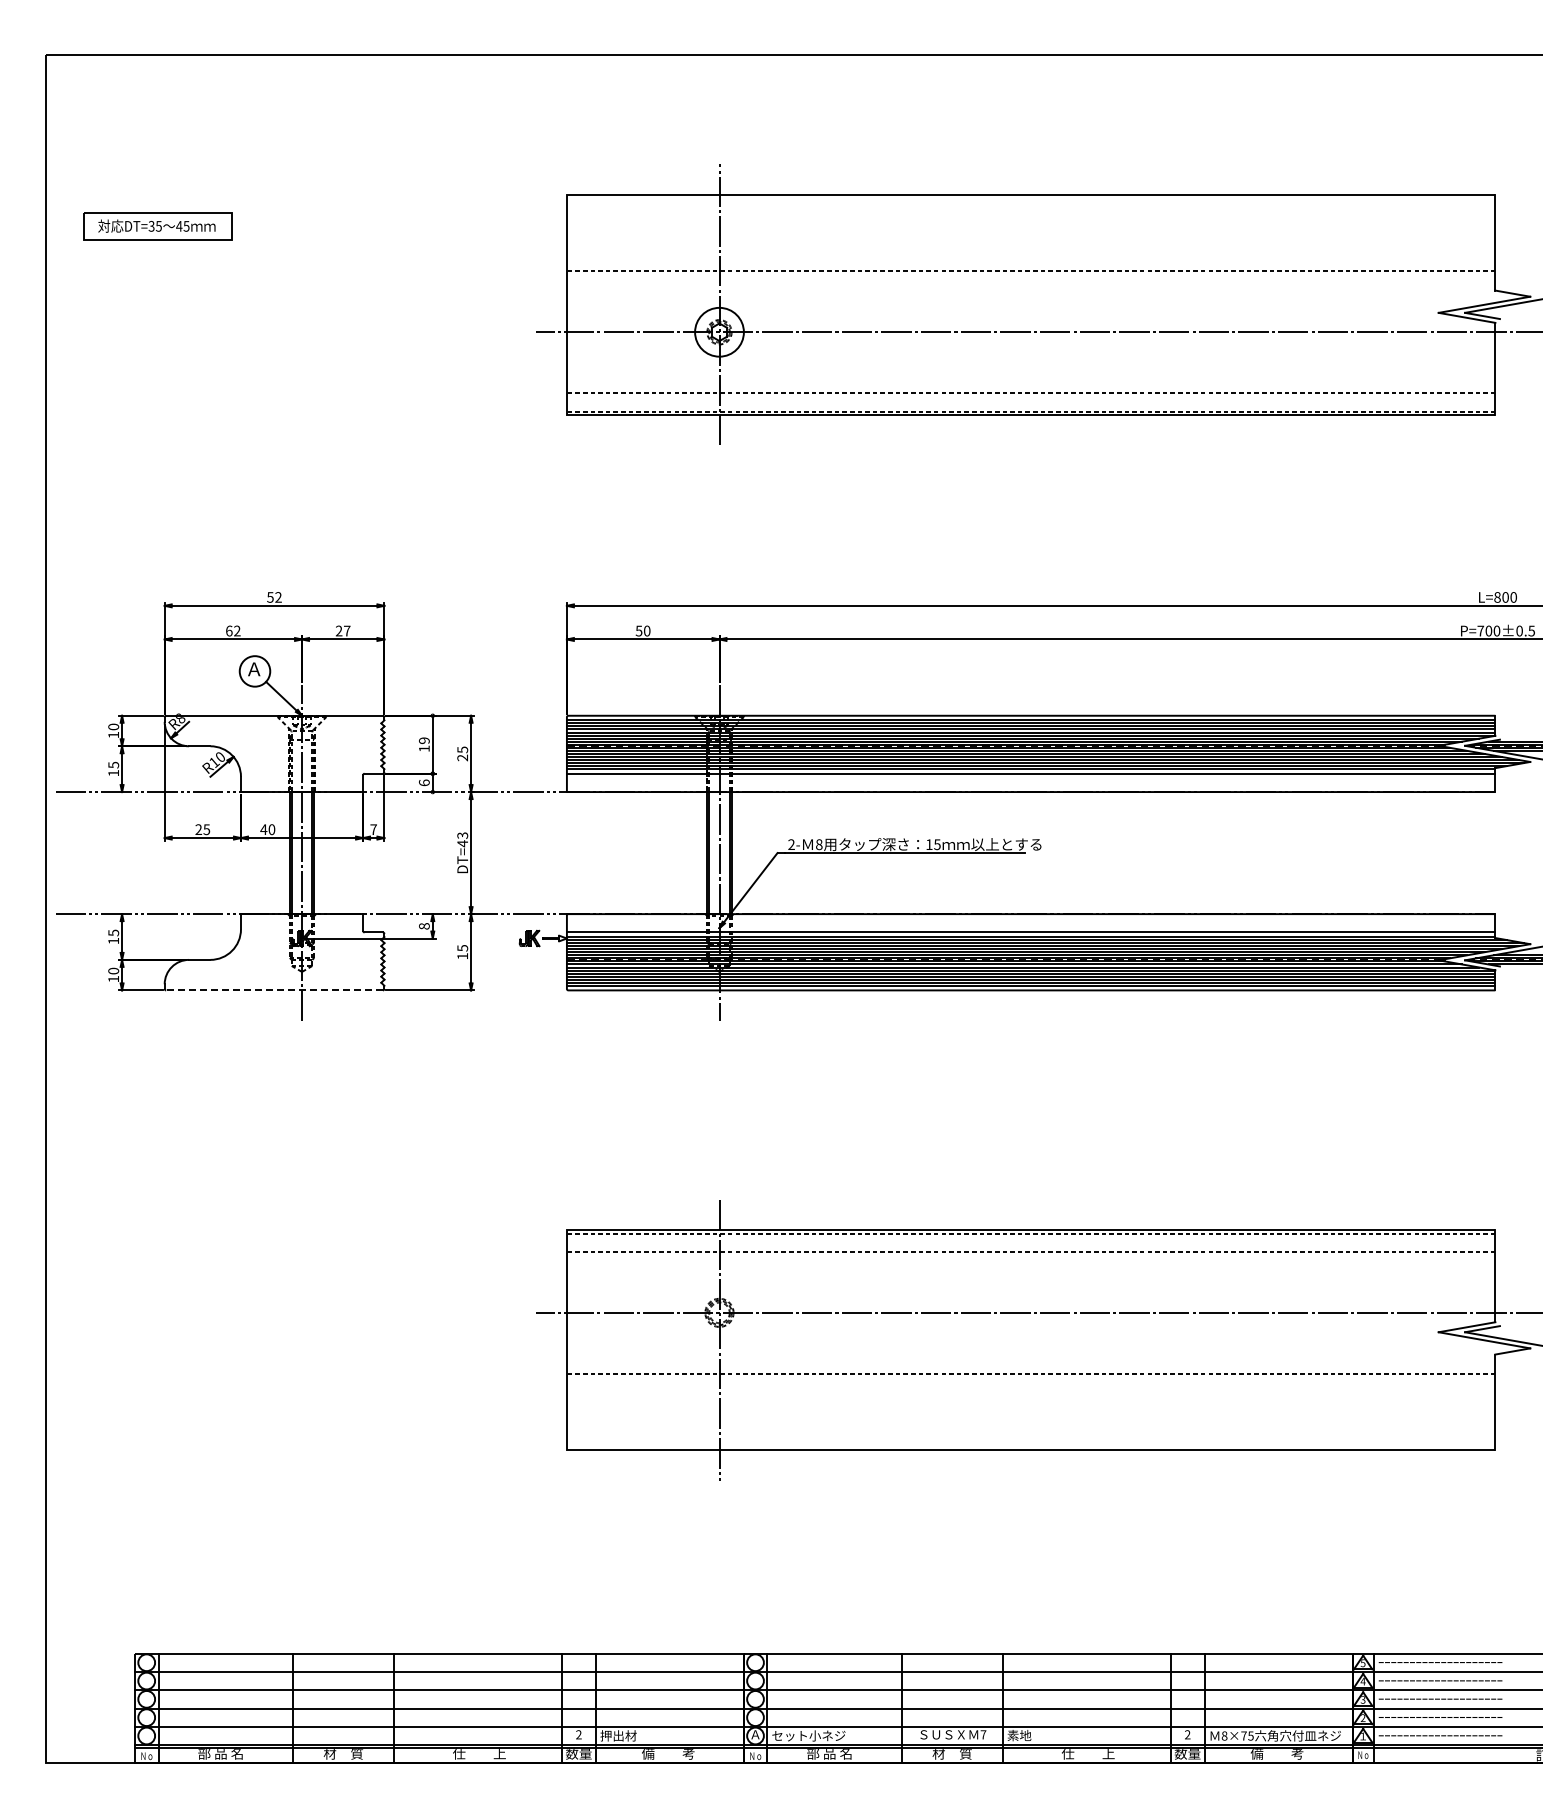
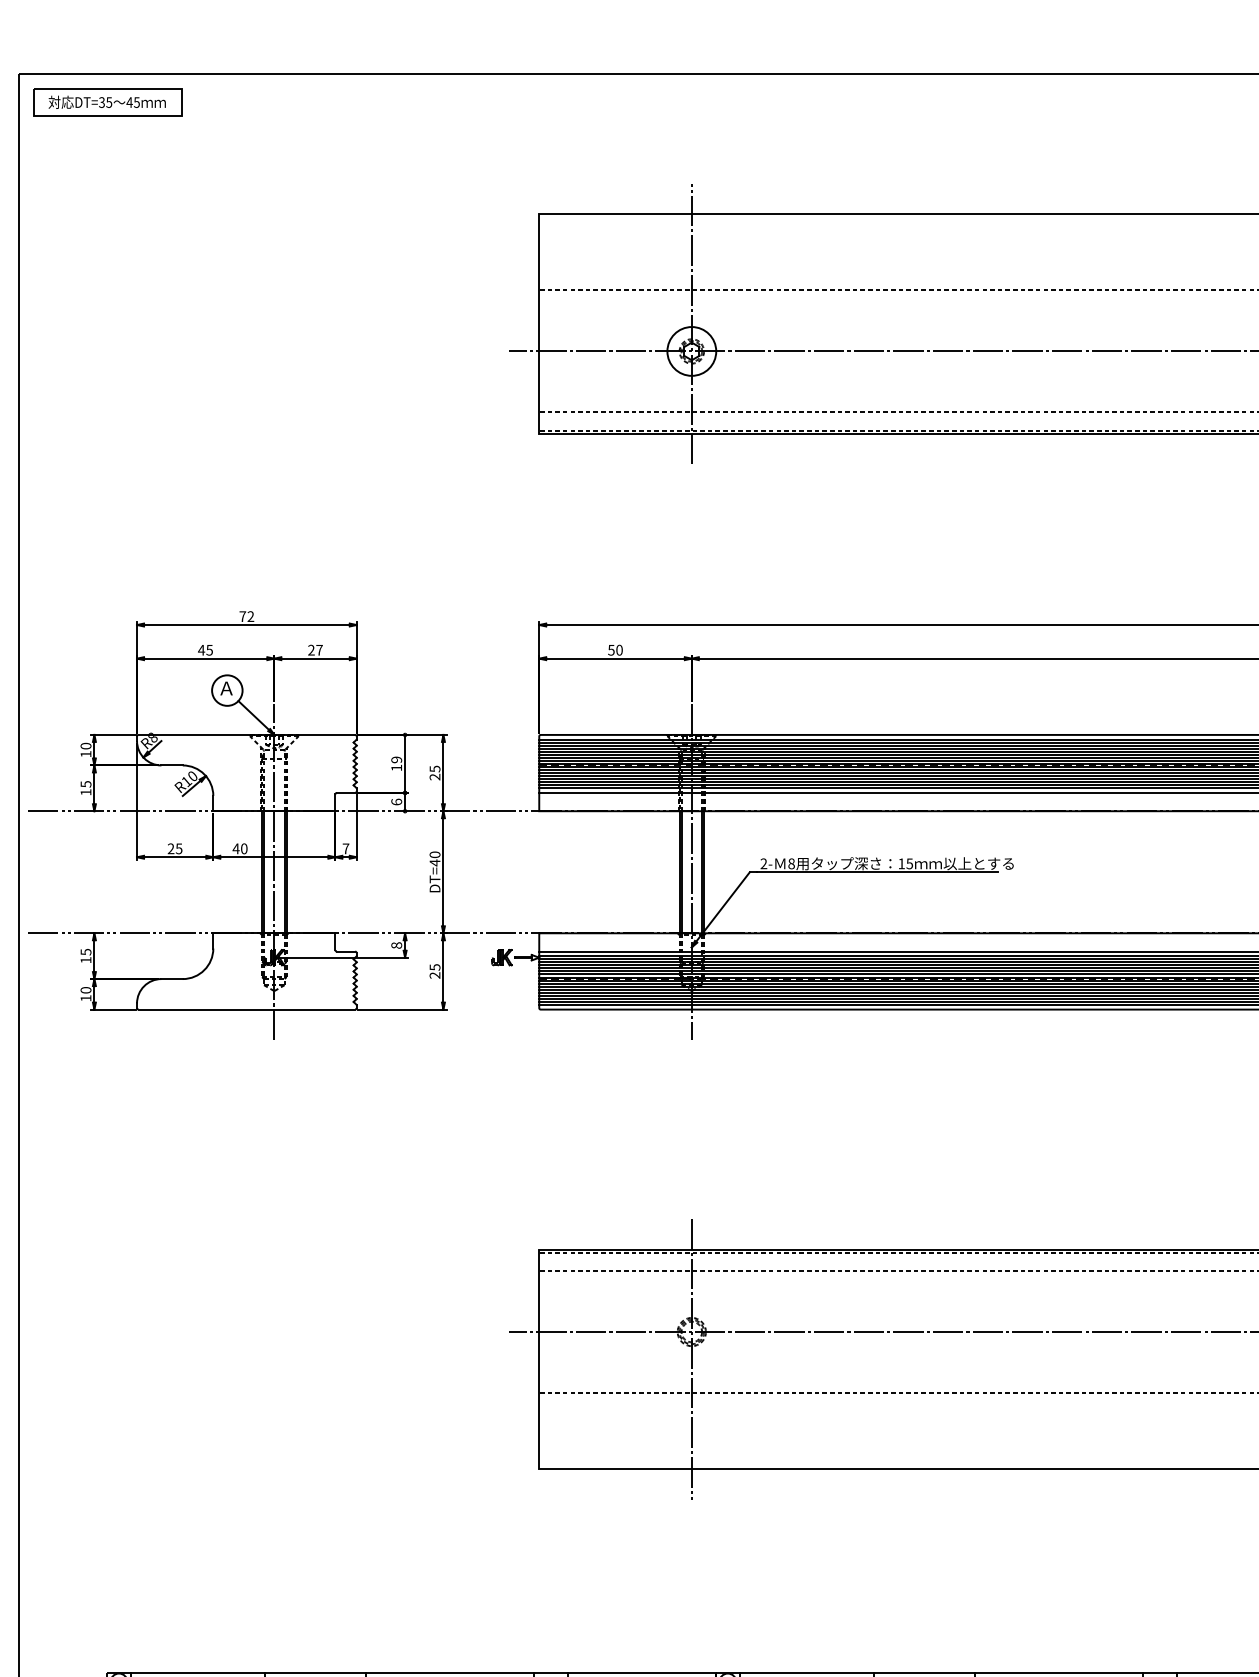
part: (157, 226) -> (107, 102), moved
text: (270, 597) -> (242, 616), 52 -> 72
text: (232, 630) -> (204, 649), 62 -> 45
text: (462, 835) -> (434, 854), DT=43 -> DT=40
text: (462, 956) -> (434, 975), 15 -> 25
line: (274, 990) -> (246, 1009), dashed -> solid

